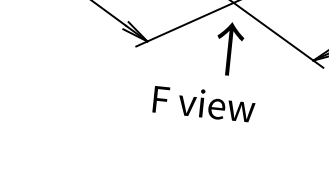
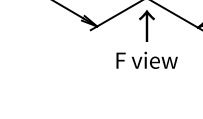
text: (203, 102) -> (146, 59), moved

